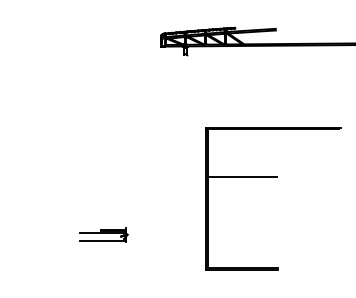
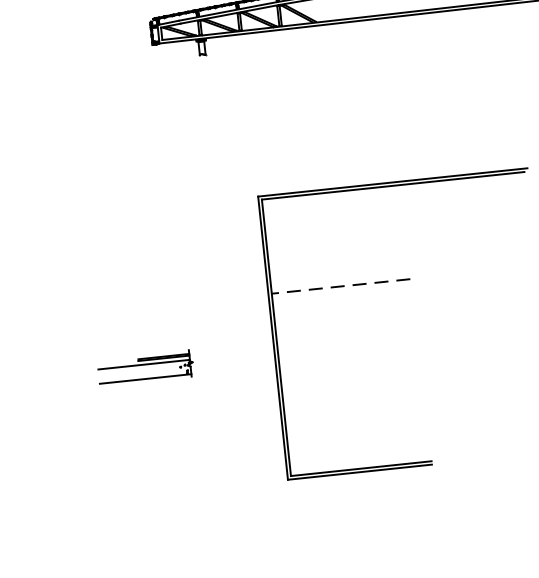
line: (242, 176) -> (341, 285), solid -> dashed
part: (103, 234) -> (144, 366), moved

